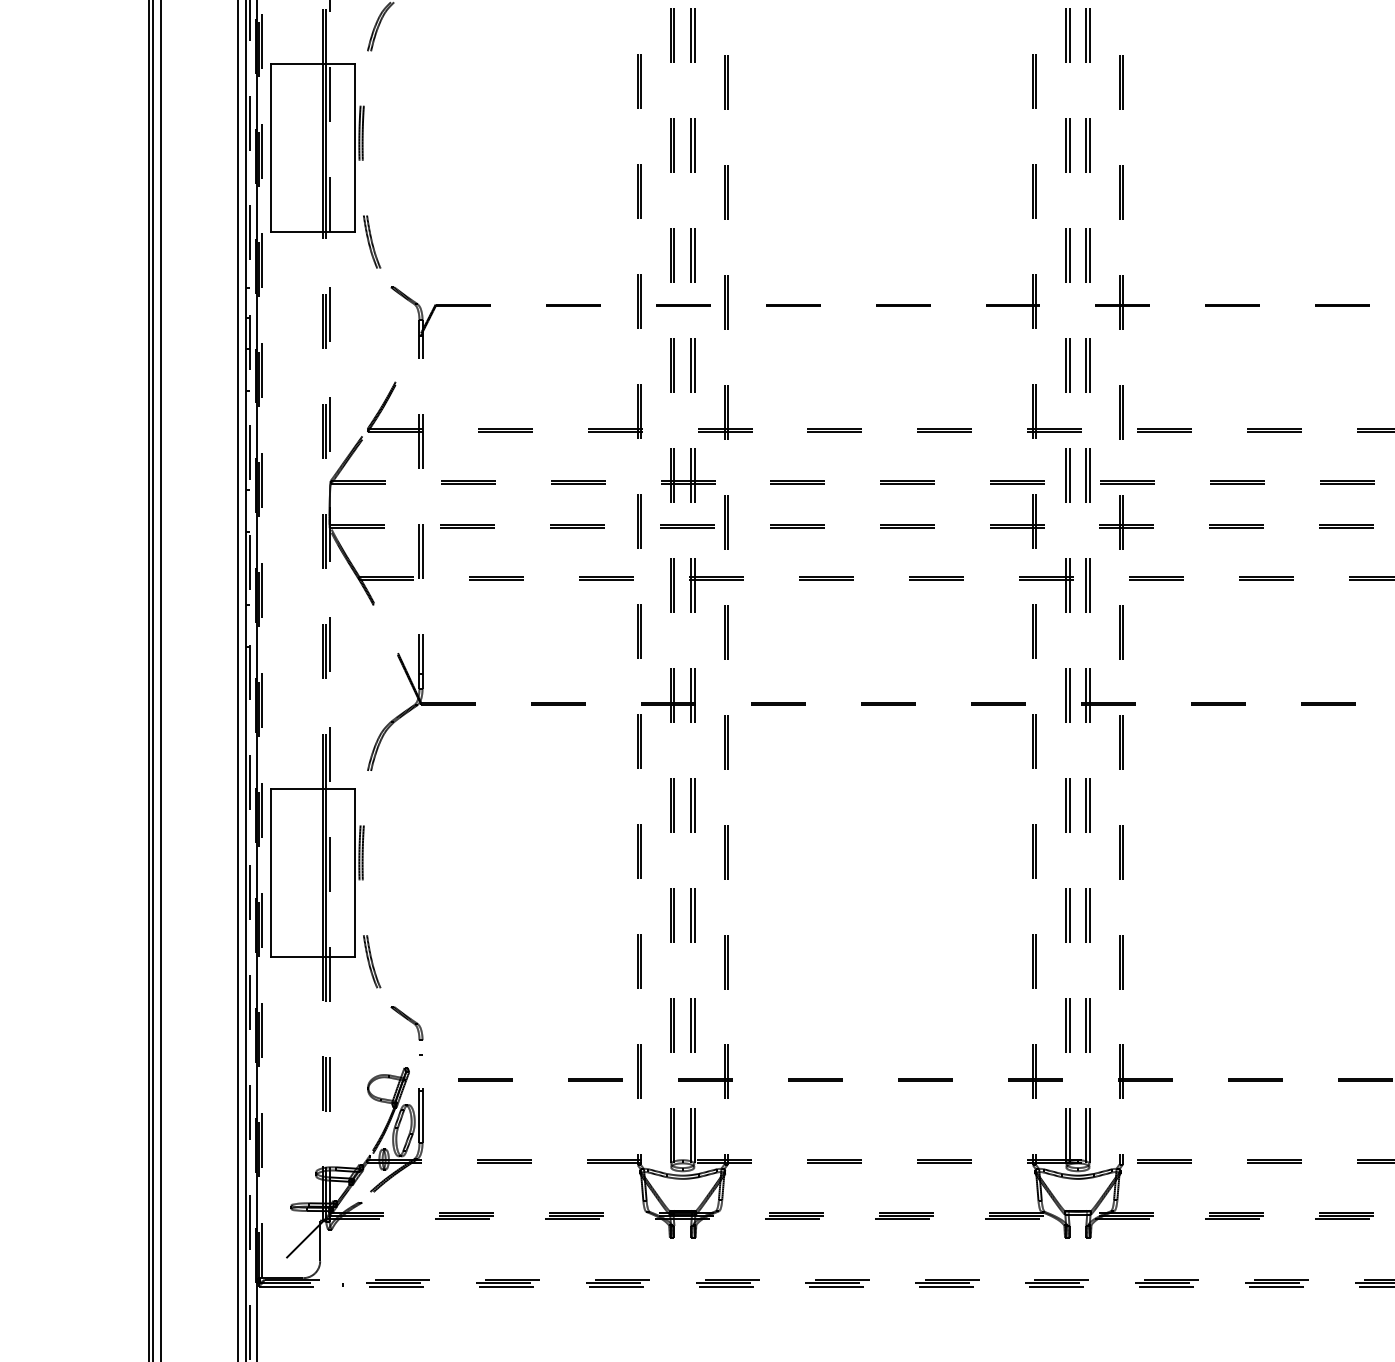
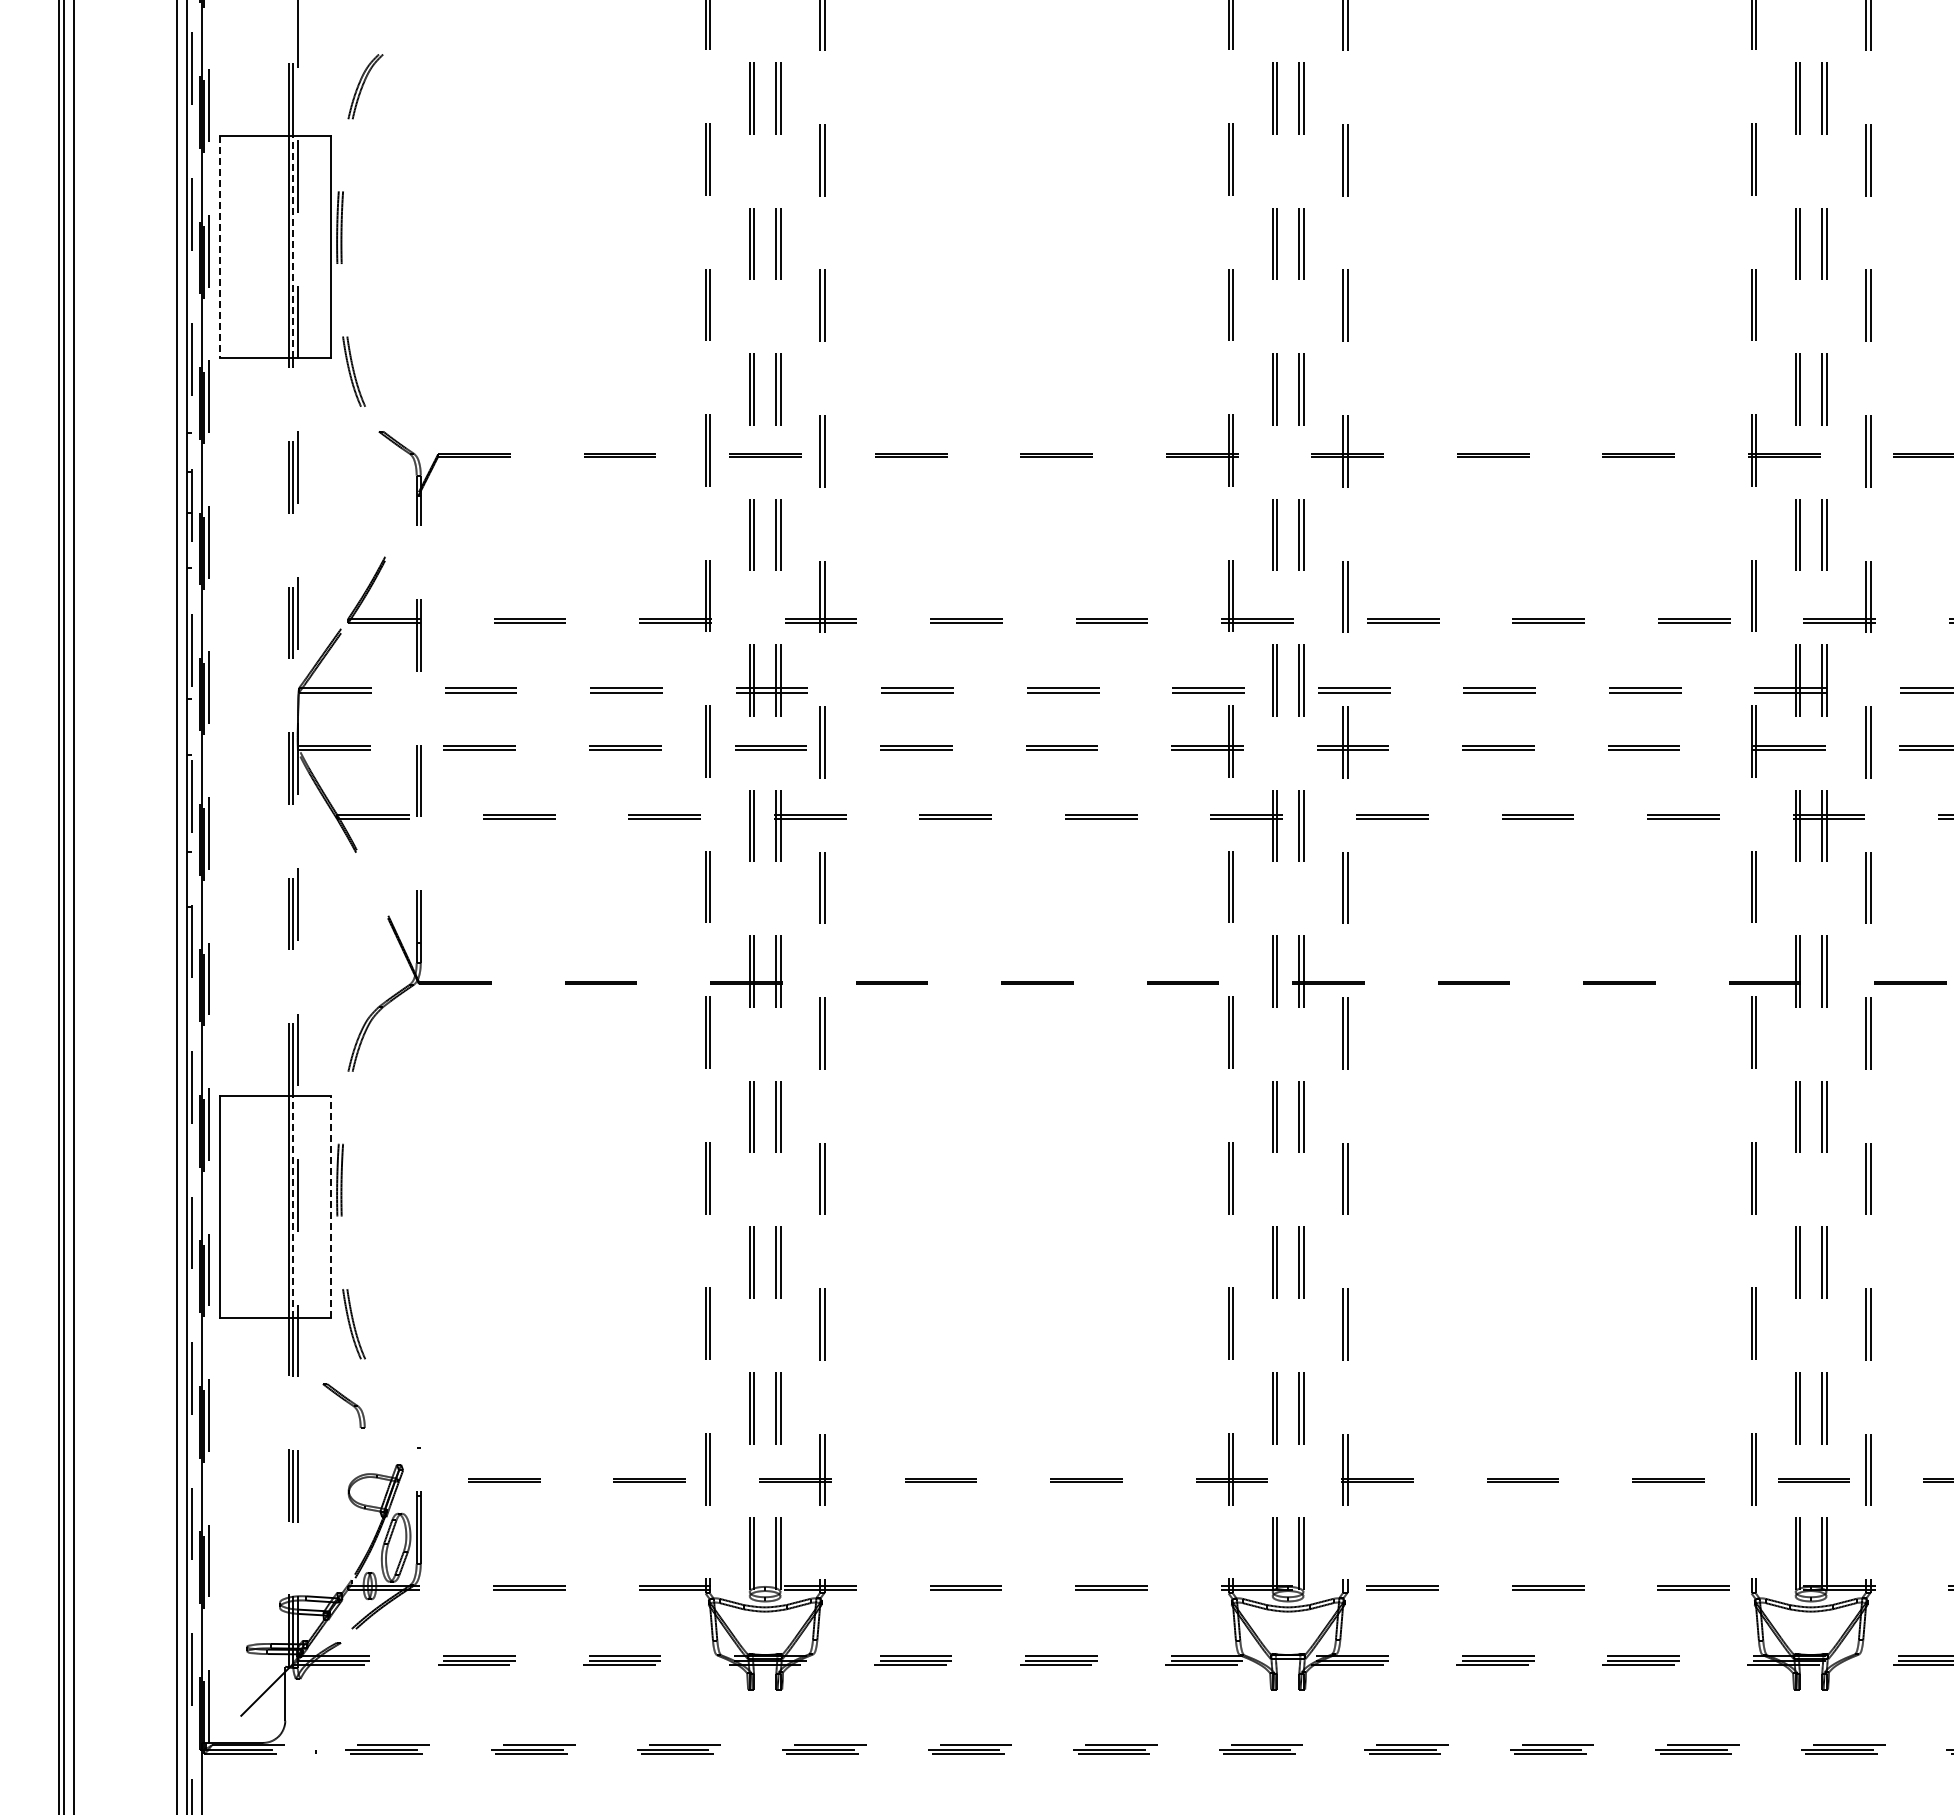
line: (326, 147) -> (293, 246), solid -> dashed
line: (270, 148) -> (219, 247), solid -> dashed
line: (326, 872) -> (293, 1206), solid -> dashed
line: (355, 872) -> (331, 1206), solid -> dashed
part: (406, 1023) -> (343, 1405), moved

